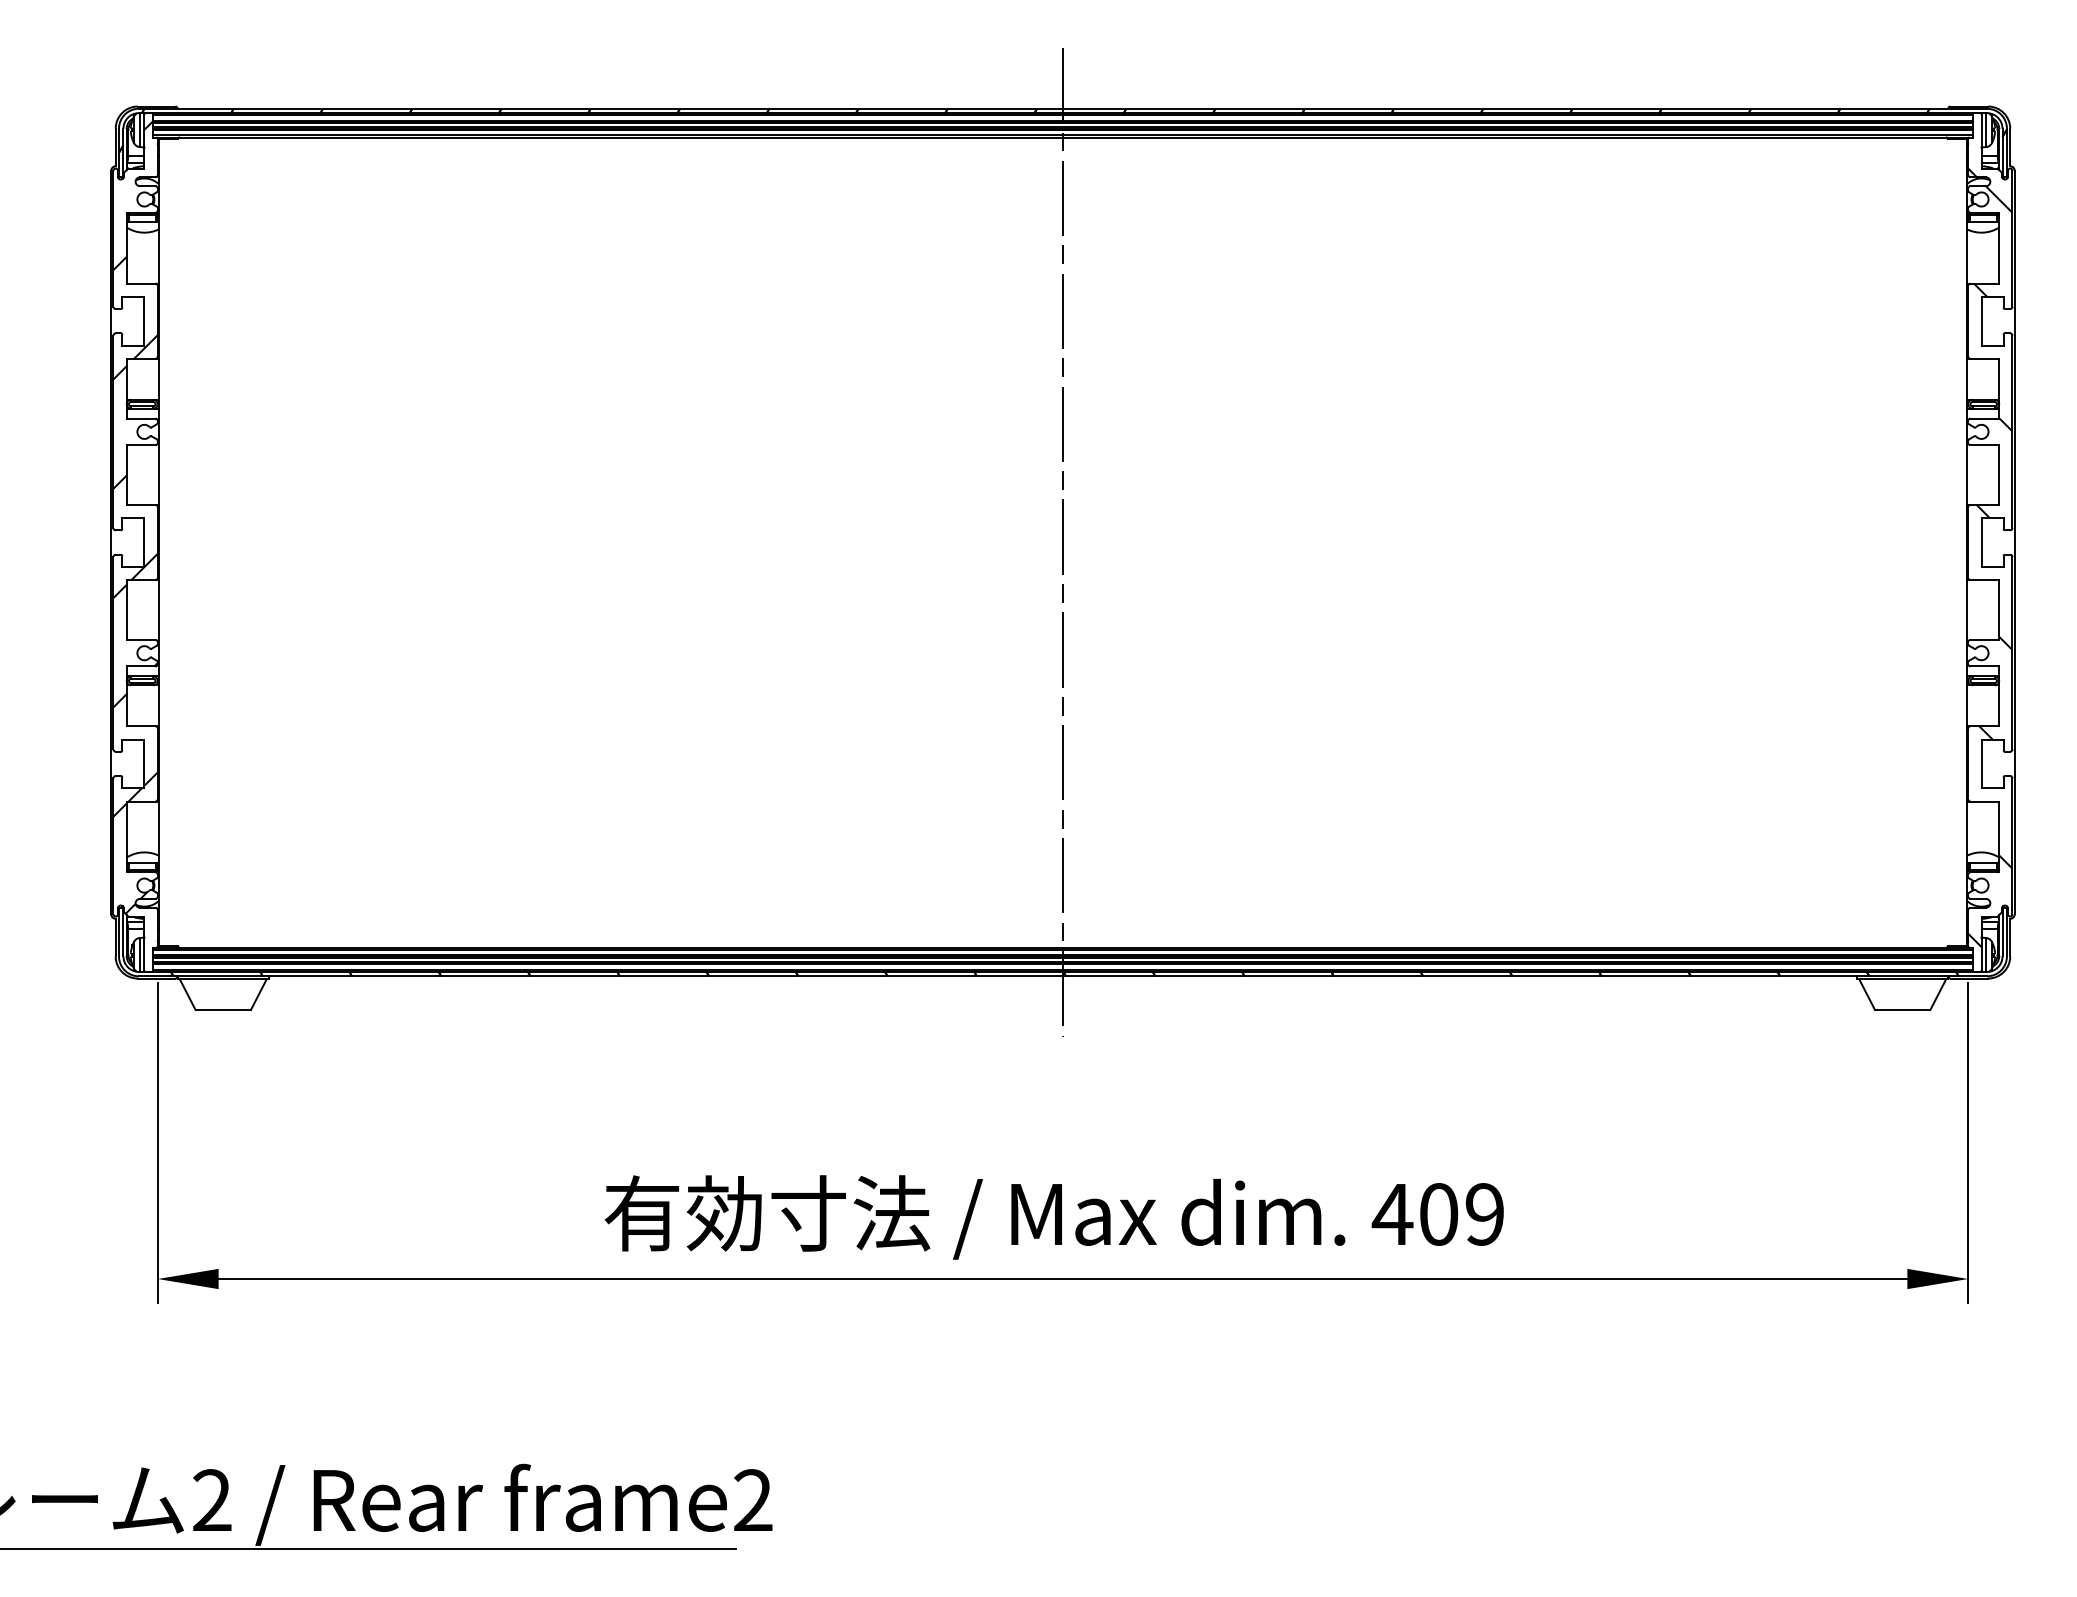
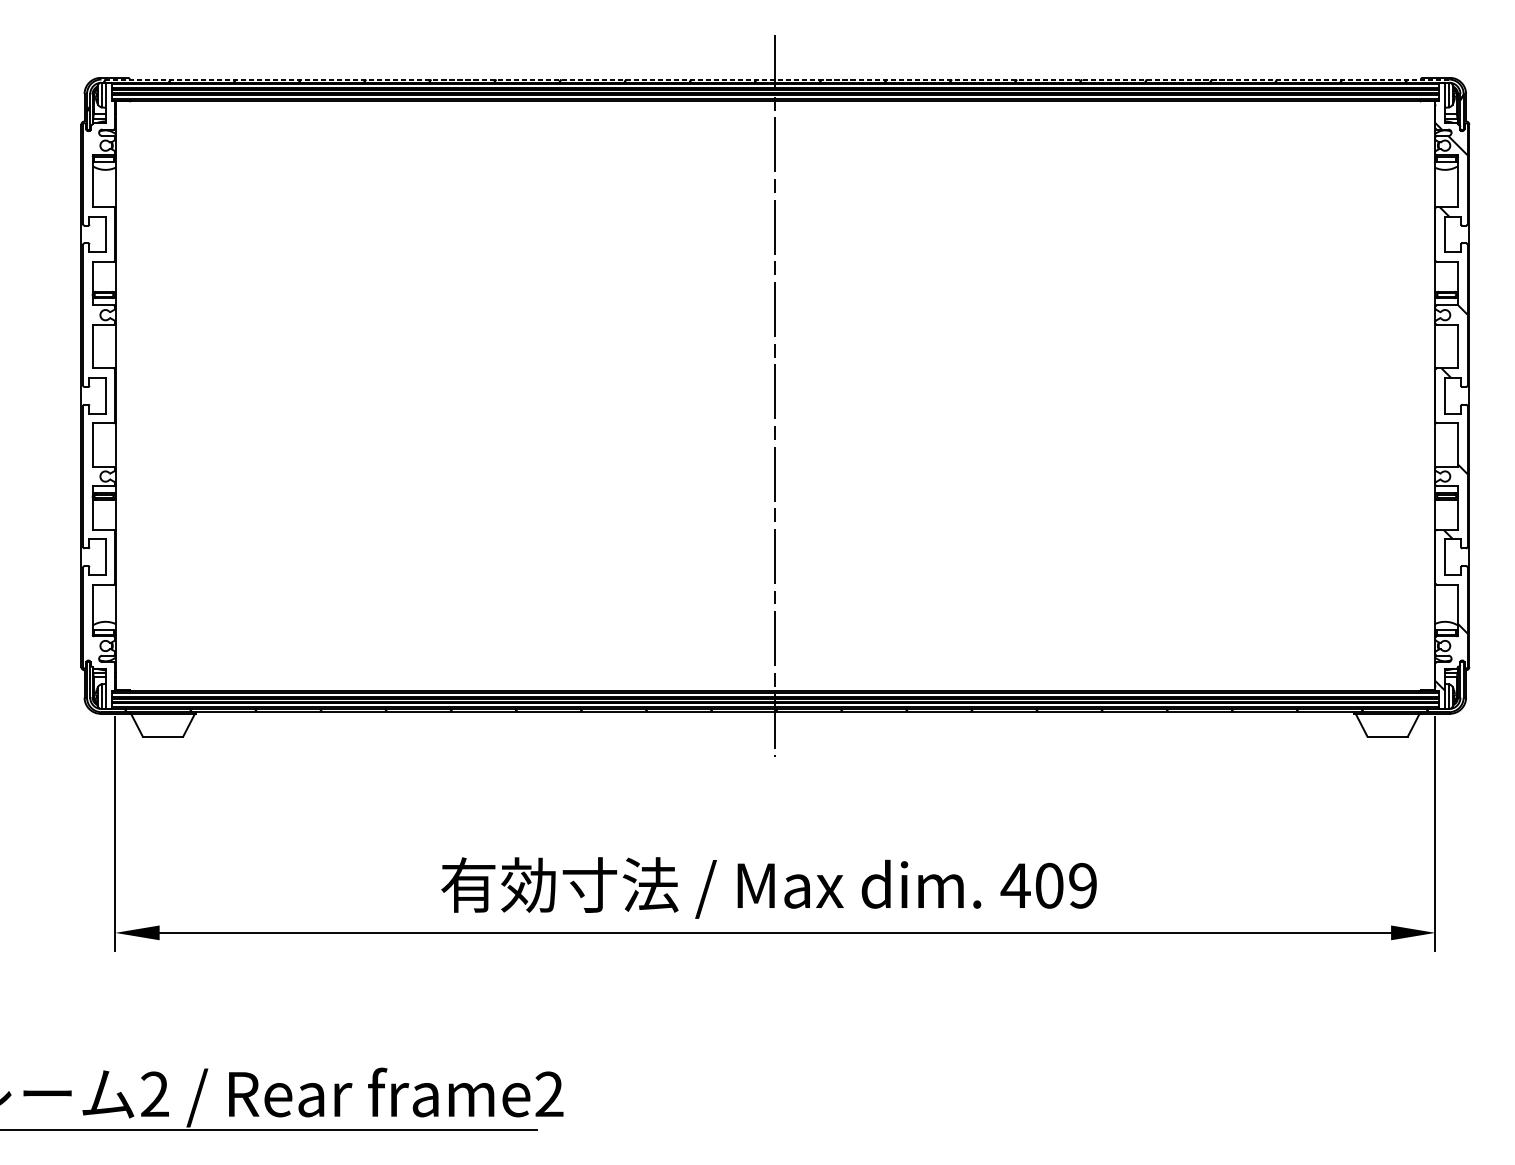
line: (1062, 108) -> (775, 79), solid -> dashed
hatch: (135, 516) -> (99, 376), removed

